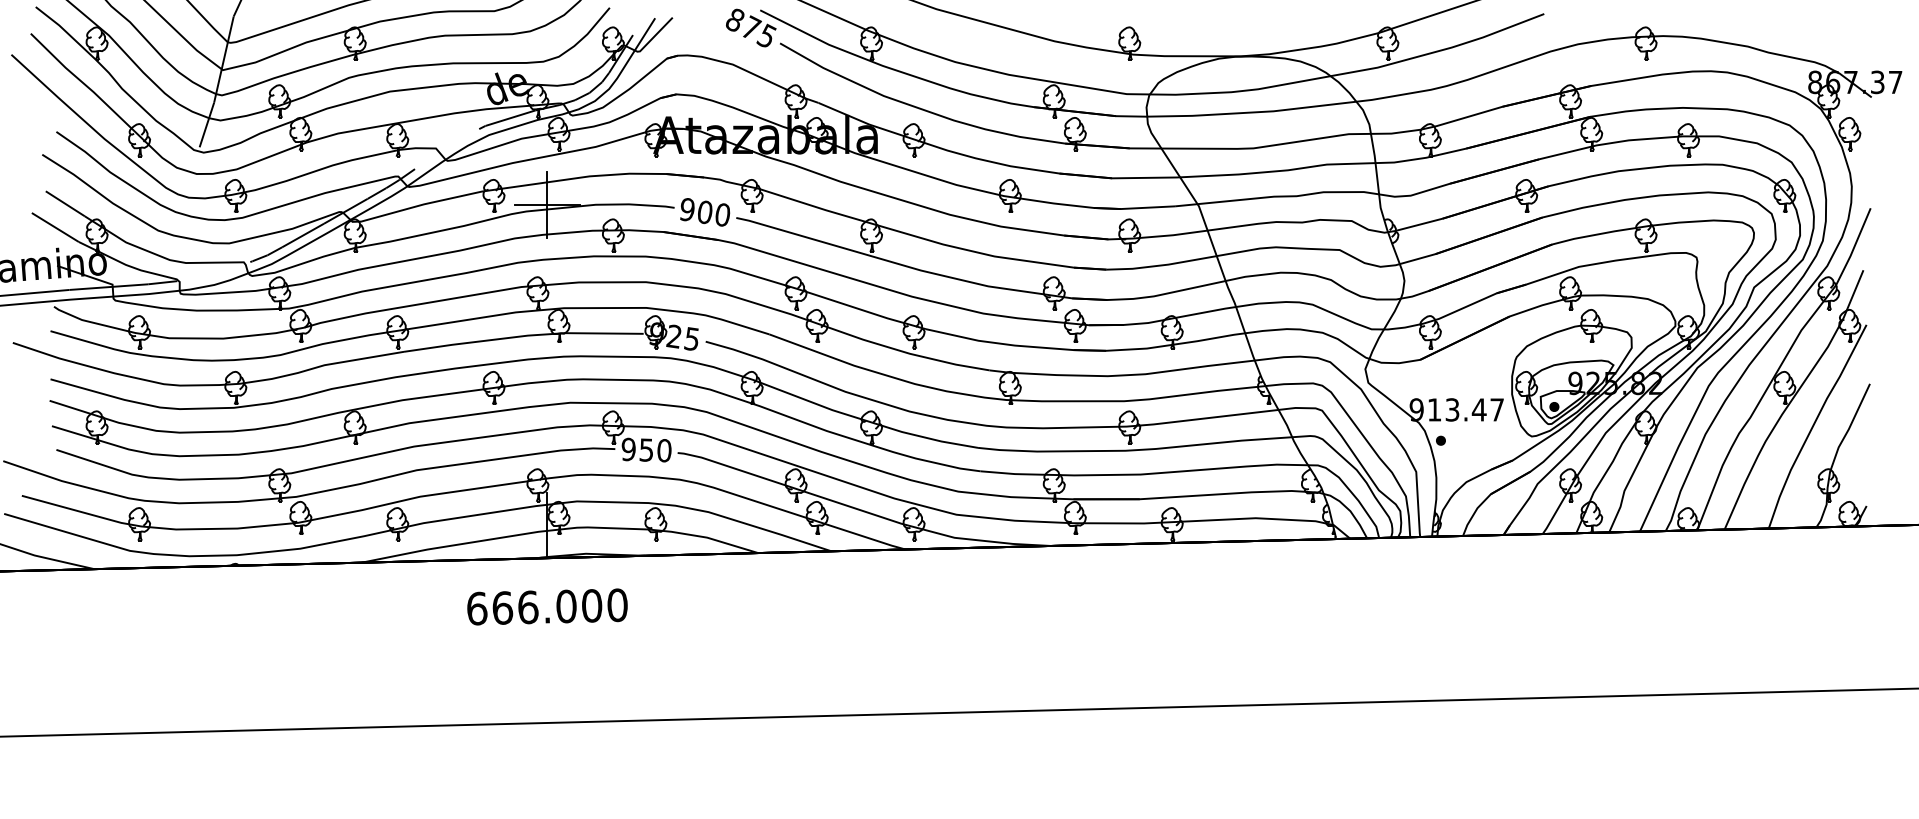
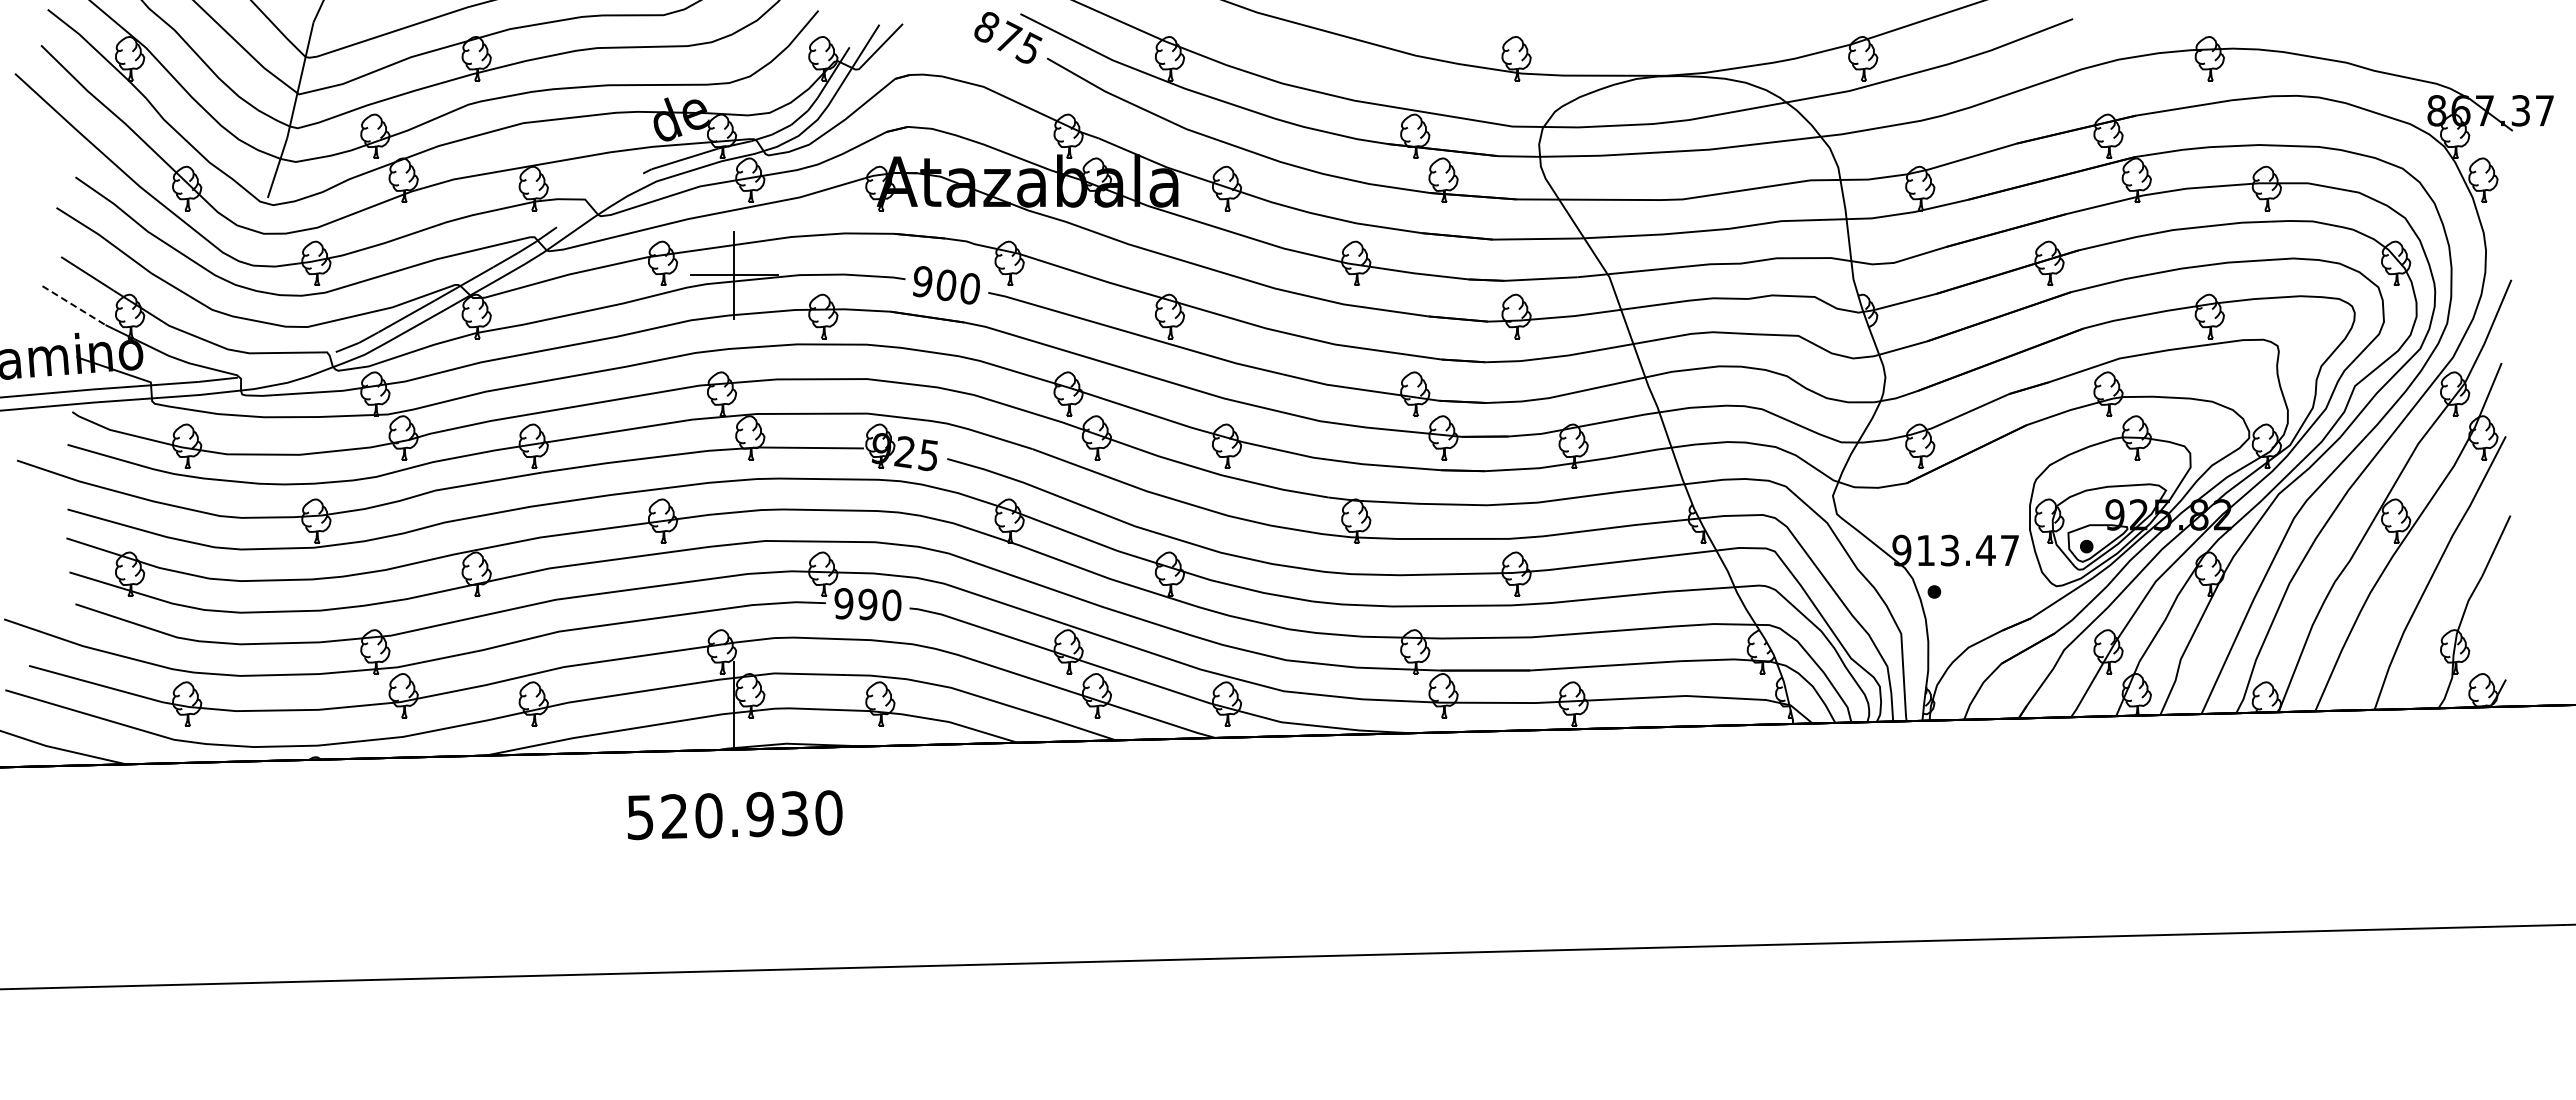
line: (55, 227) -> (74, 305), solid -> dashed
text: (646, 450) -> (867, 604), 950 -> 990
text: (534, 607) -> (717, 815), 666.000 -> 520.930

